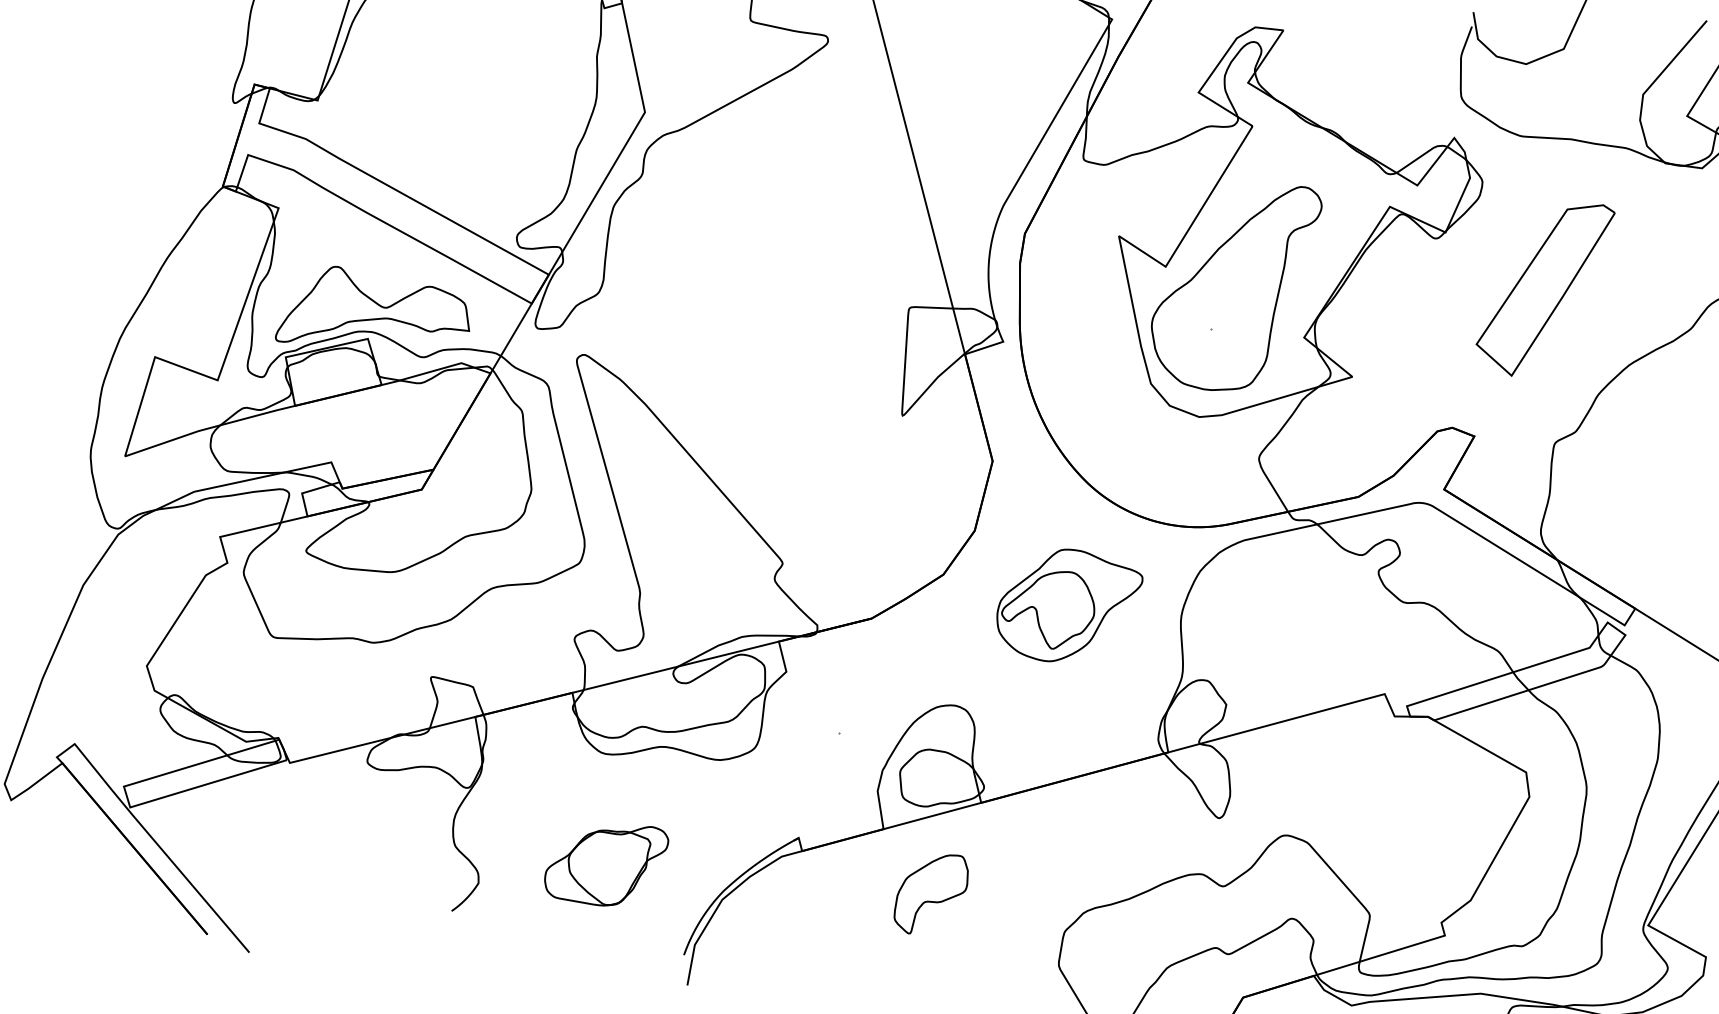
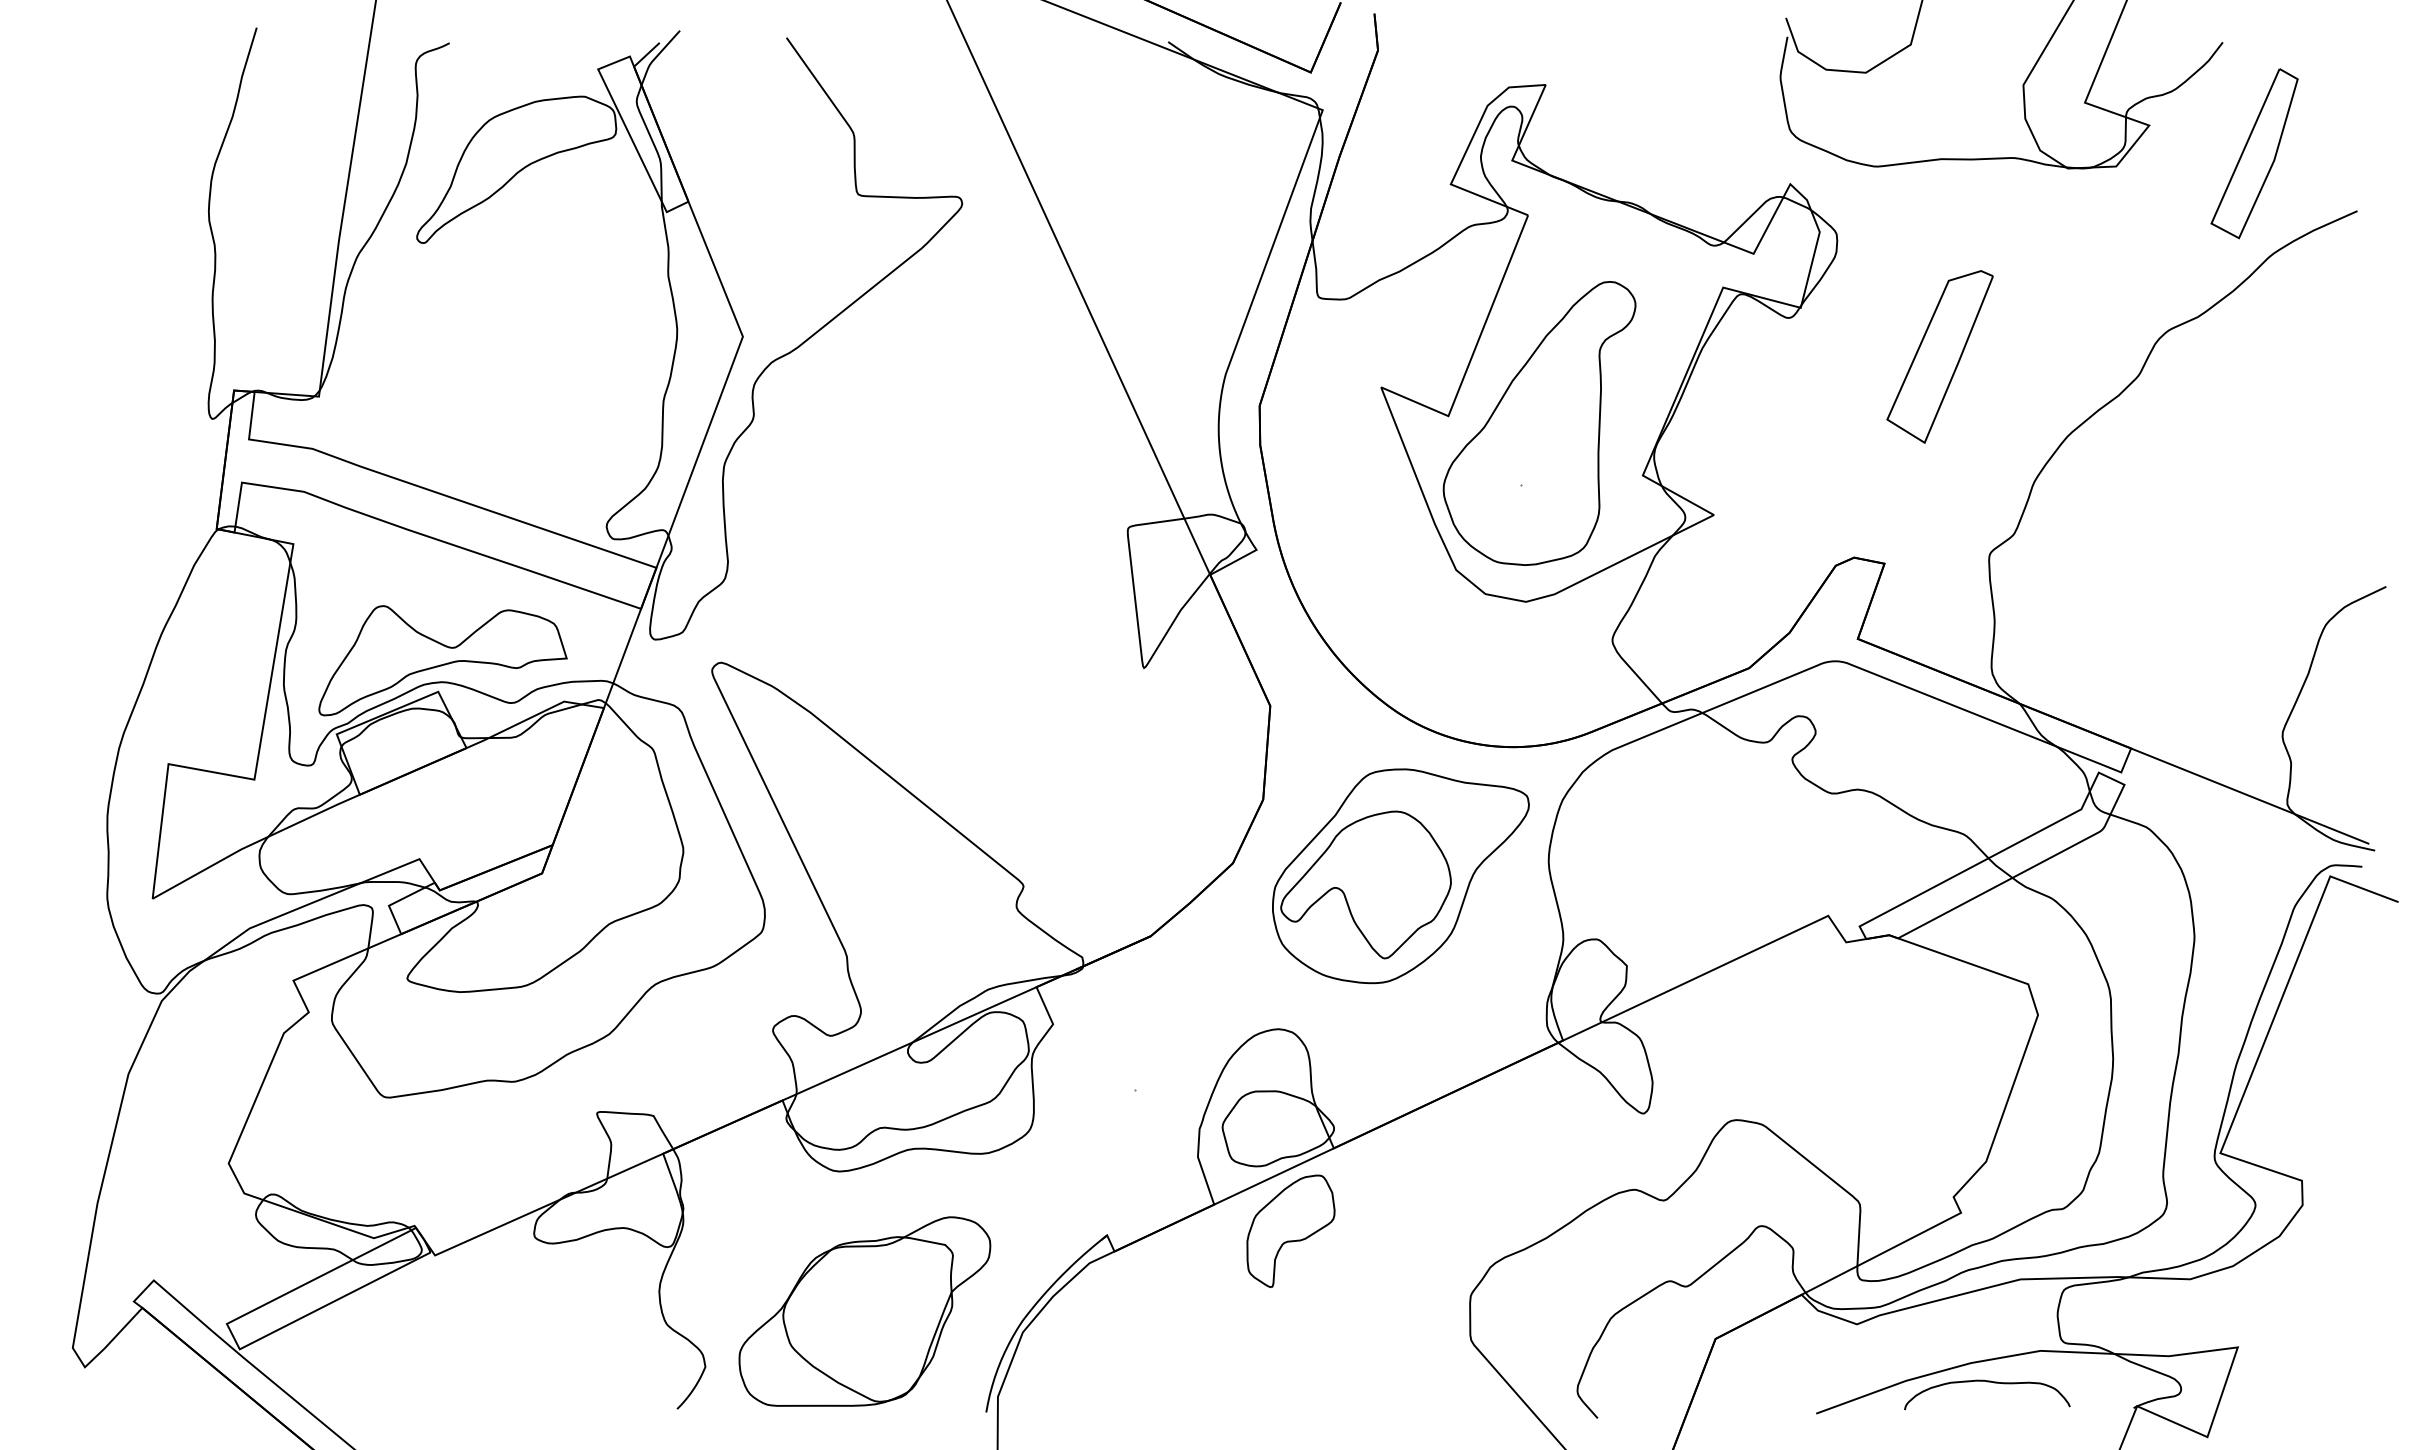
part: (1543, 287) -> (1939, 356), size x0.71
part: (1067, 607) -> (1400, 876), size x1.43
part: (605, 862) -> (864, 1311), size x1.67
part: (931, 893) -> (1290, 1230), moved

